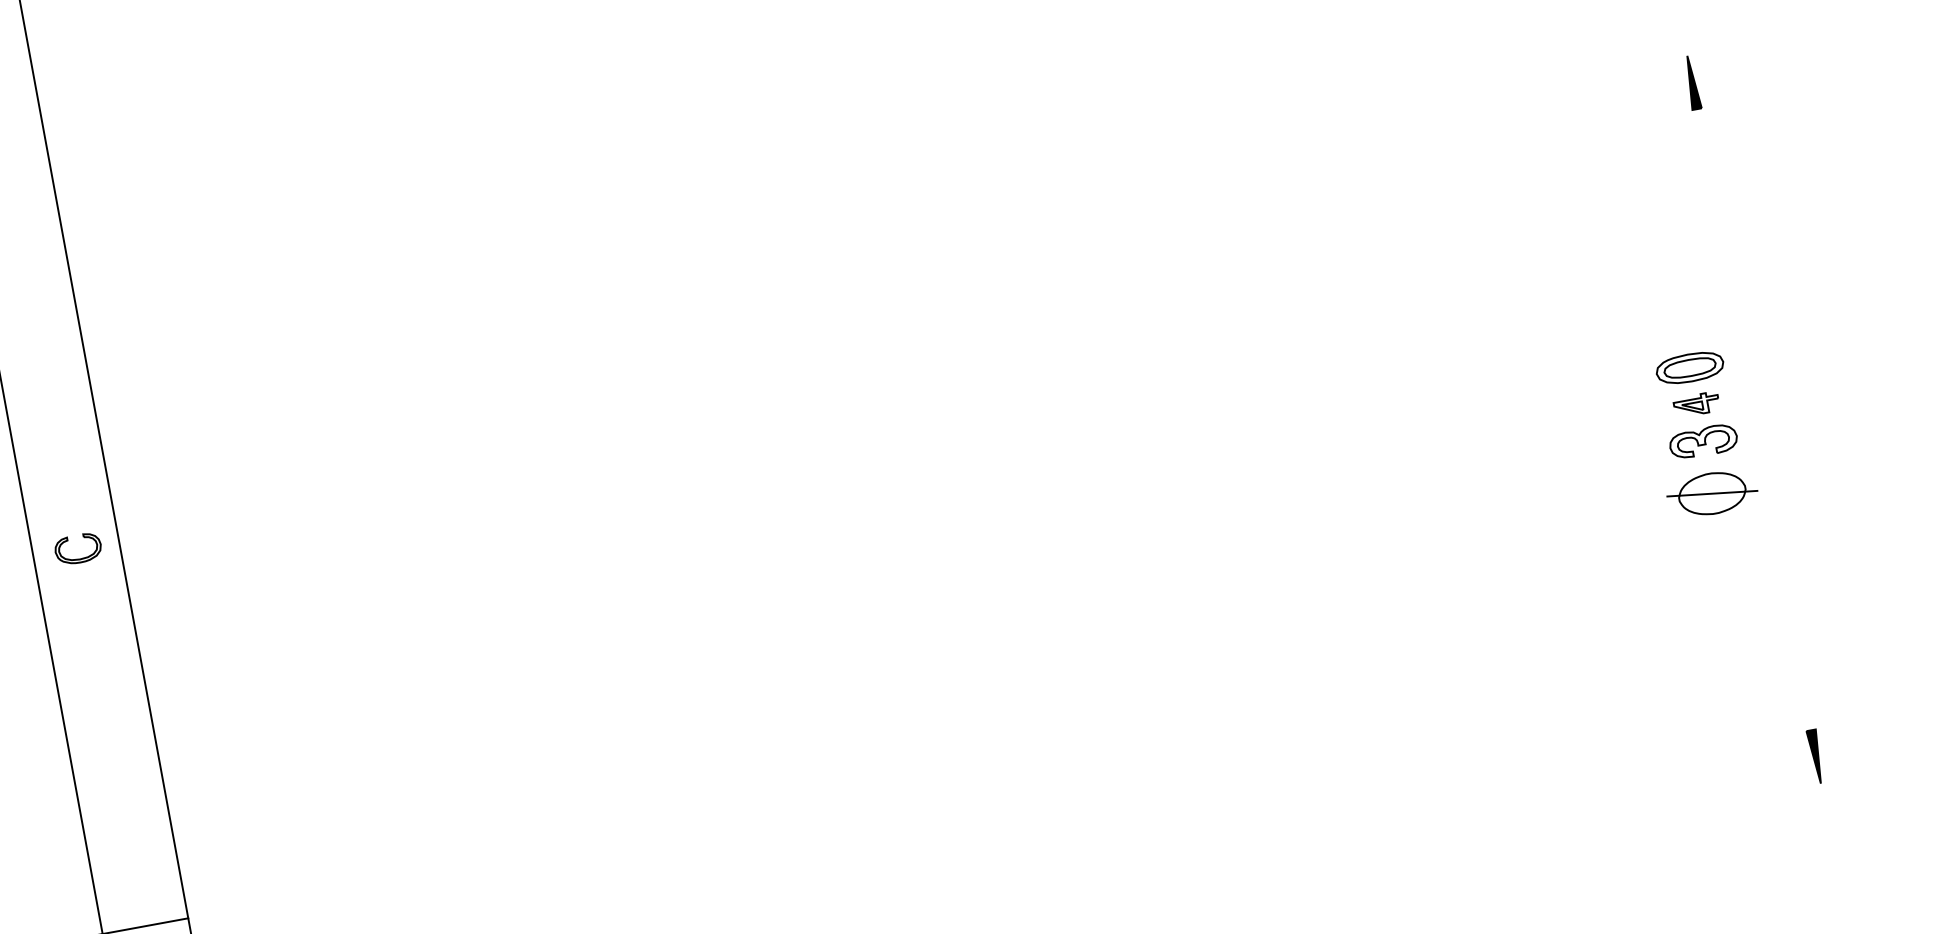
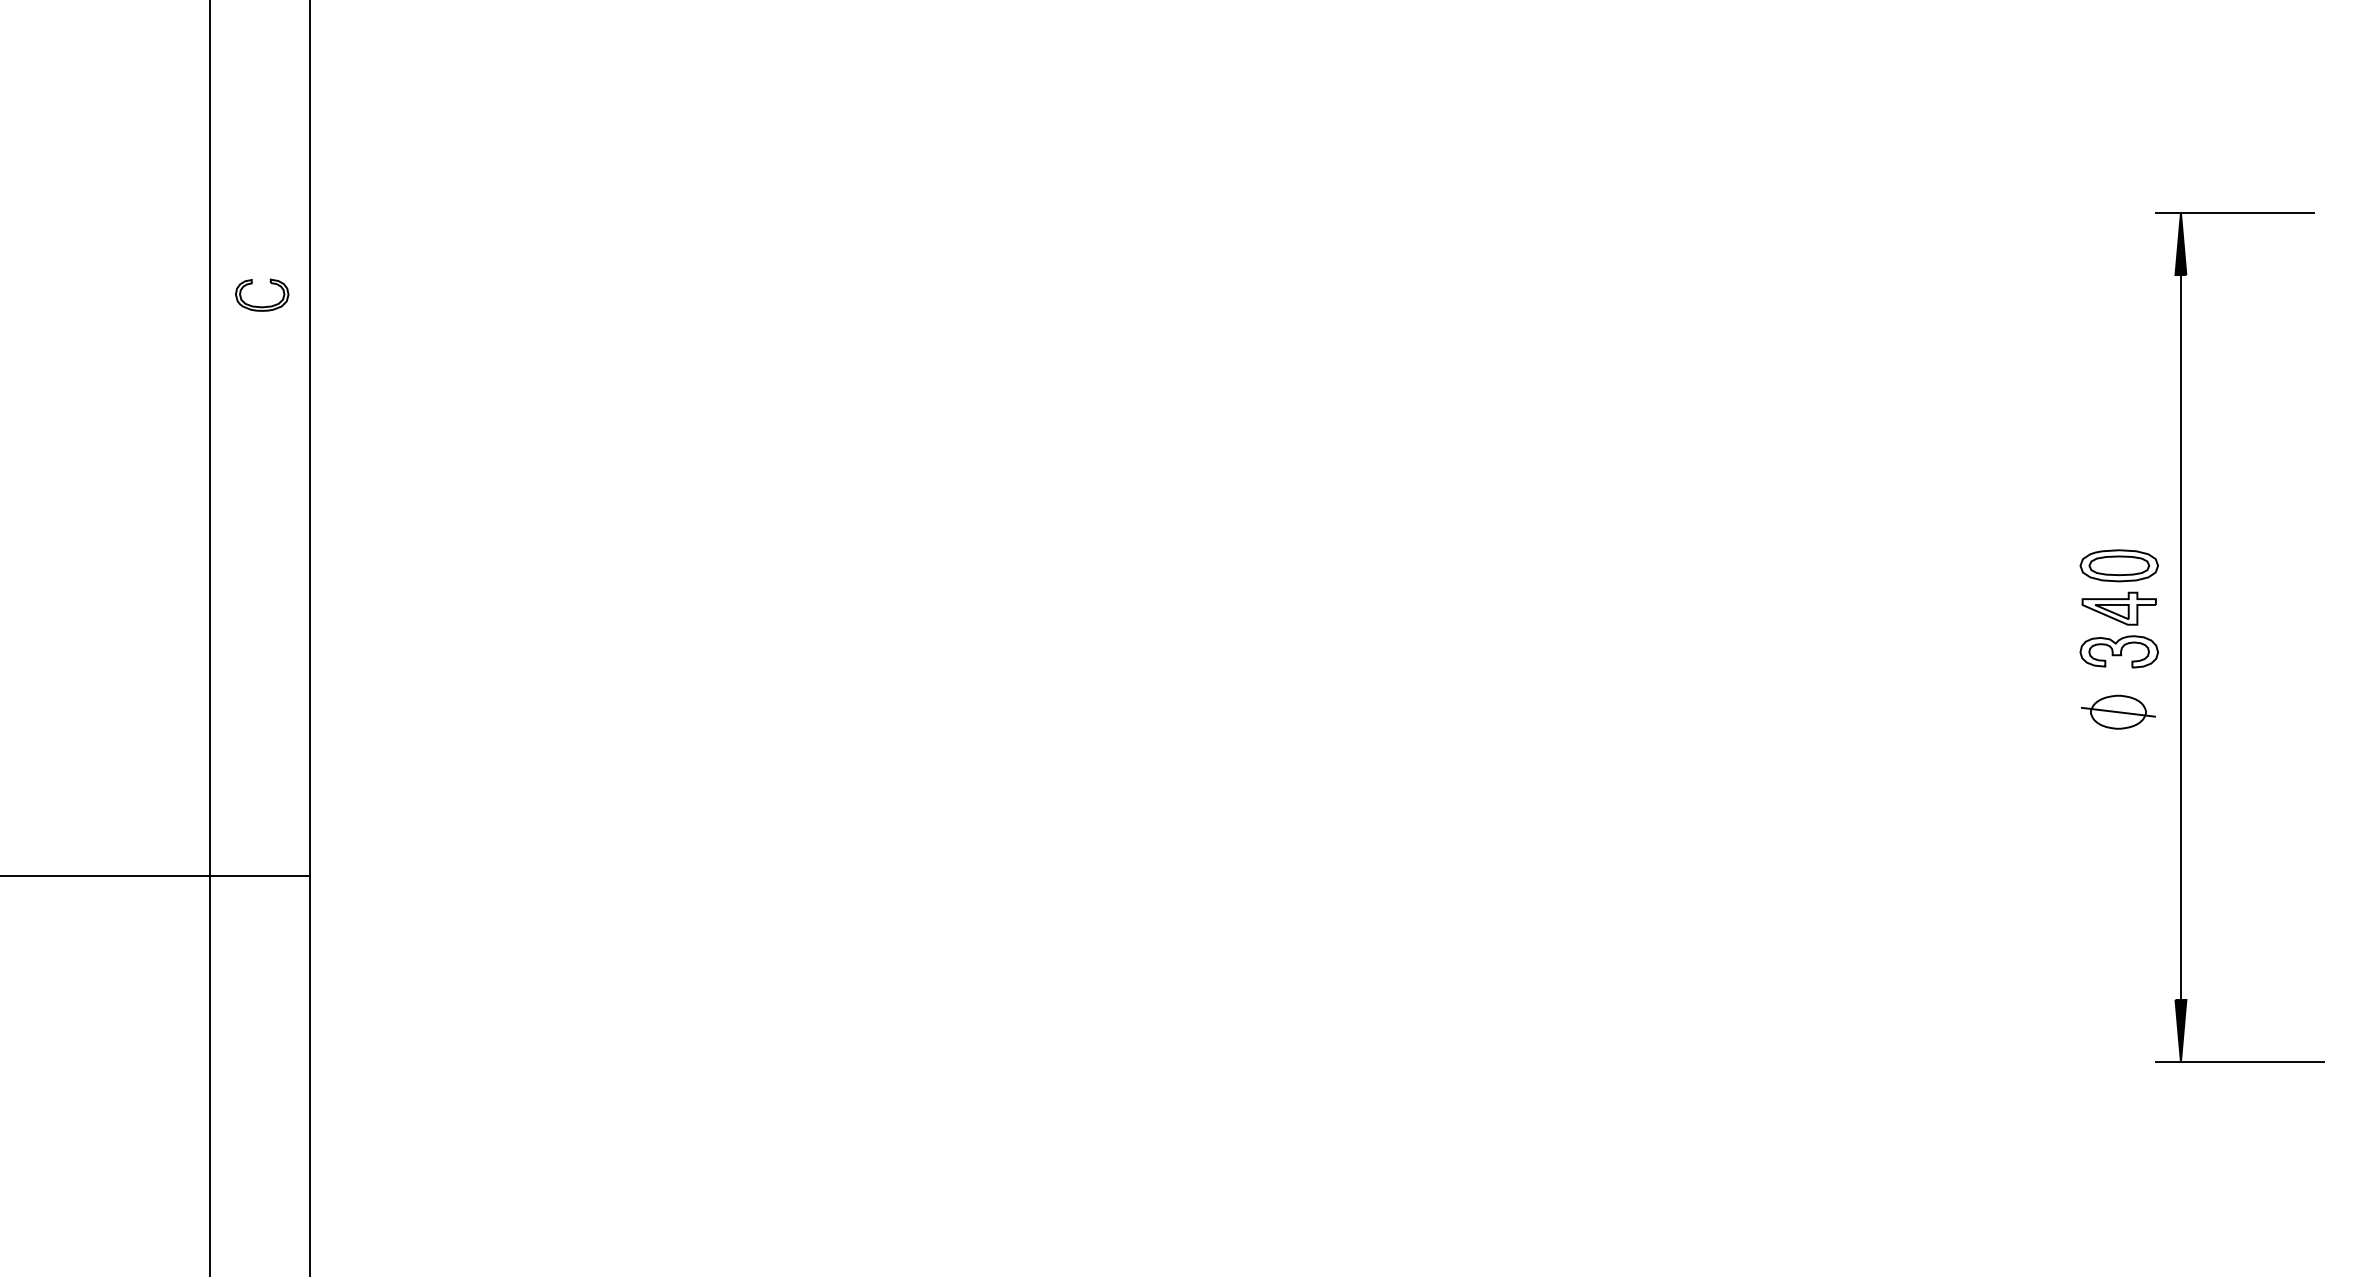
line: (1733, 47) -> (2234, 212), added
part: (1696, 404) -> (2118, 608), size x1.43
line: (1753, 419) -> (2180, 637), added
part: (1712, 492) -> (2118, 711), size x0.71
part: (80, 558) -> (262, 306), moved
line: (1871, 774) -> (2239, 1062), added

